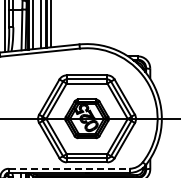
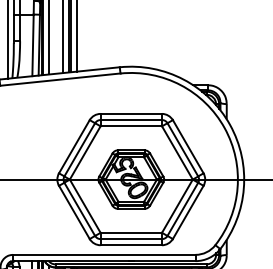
line: (69, 168) -> (104, 254), dashed -> solid

